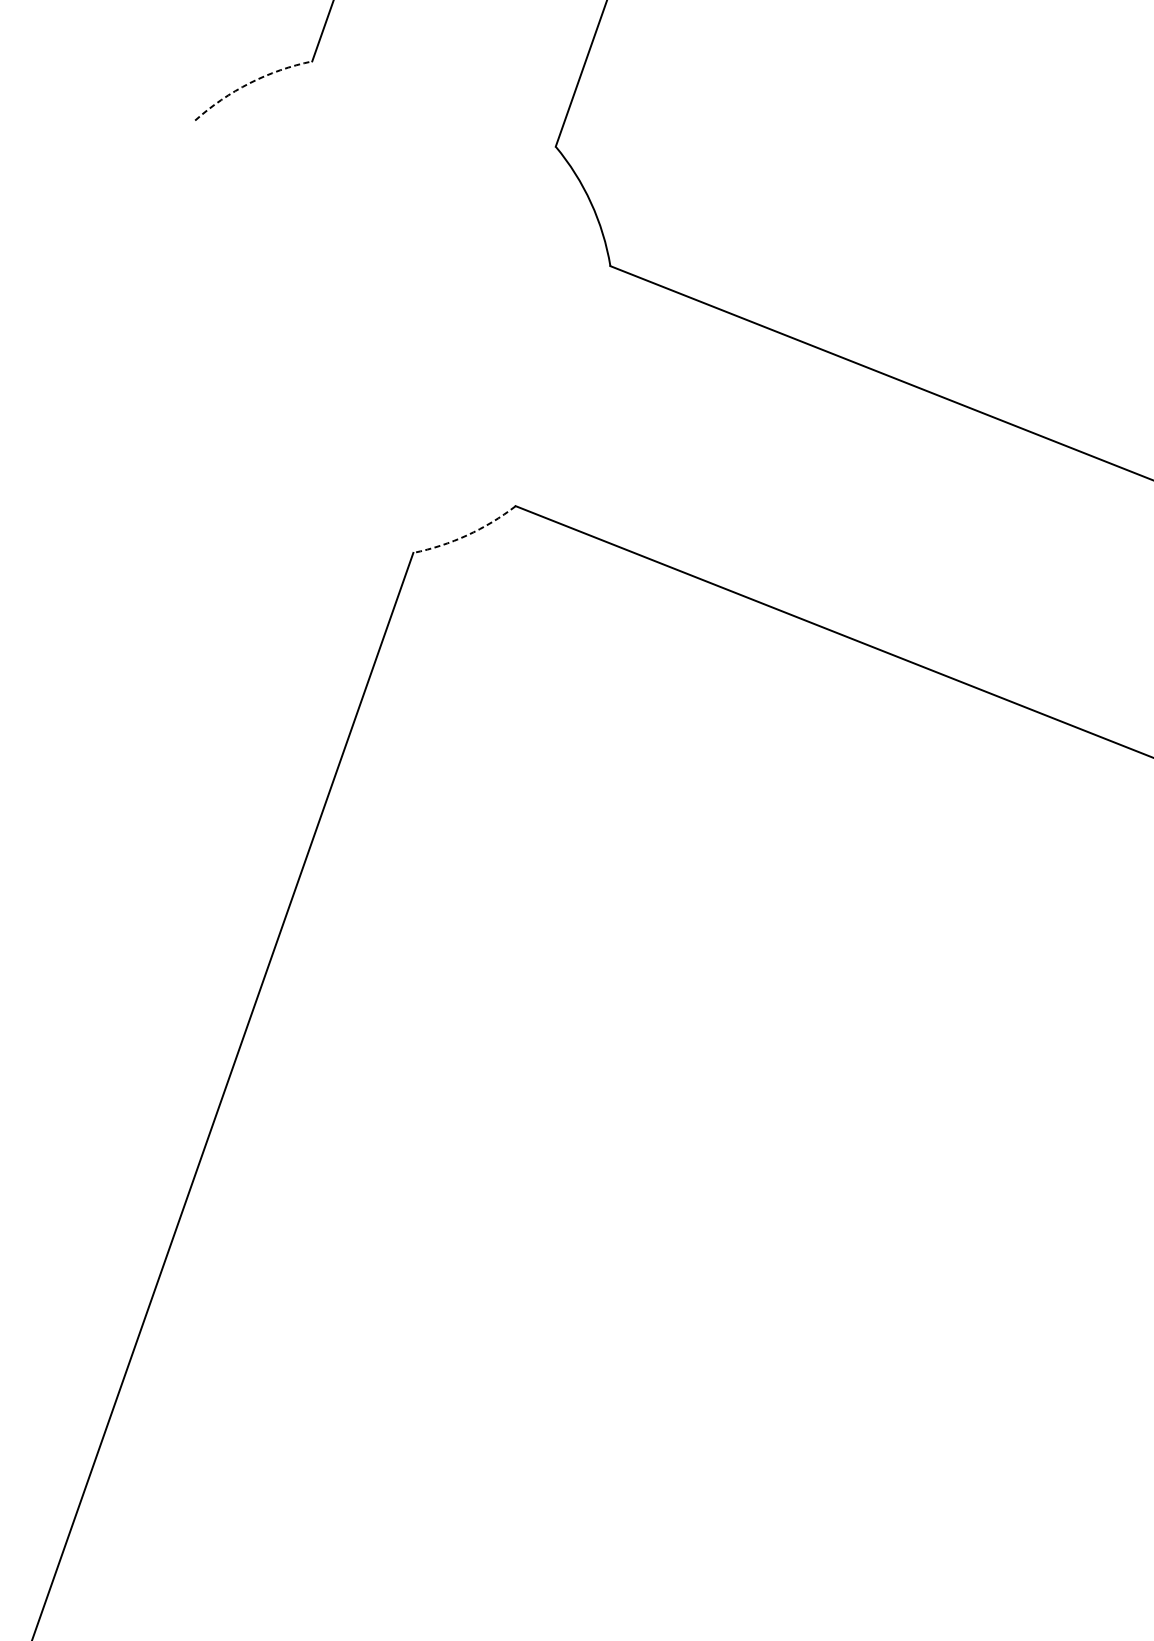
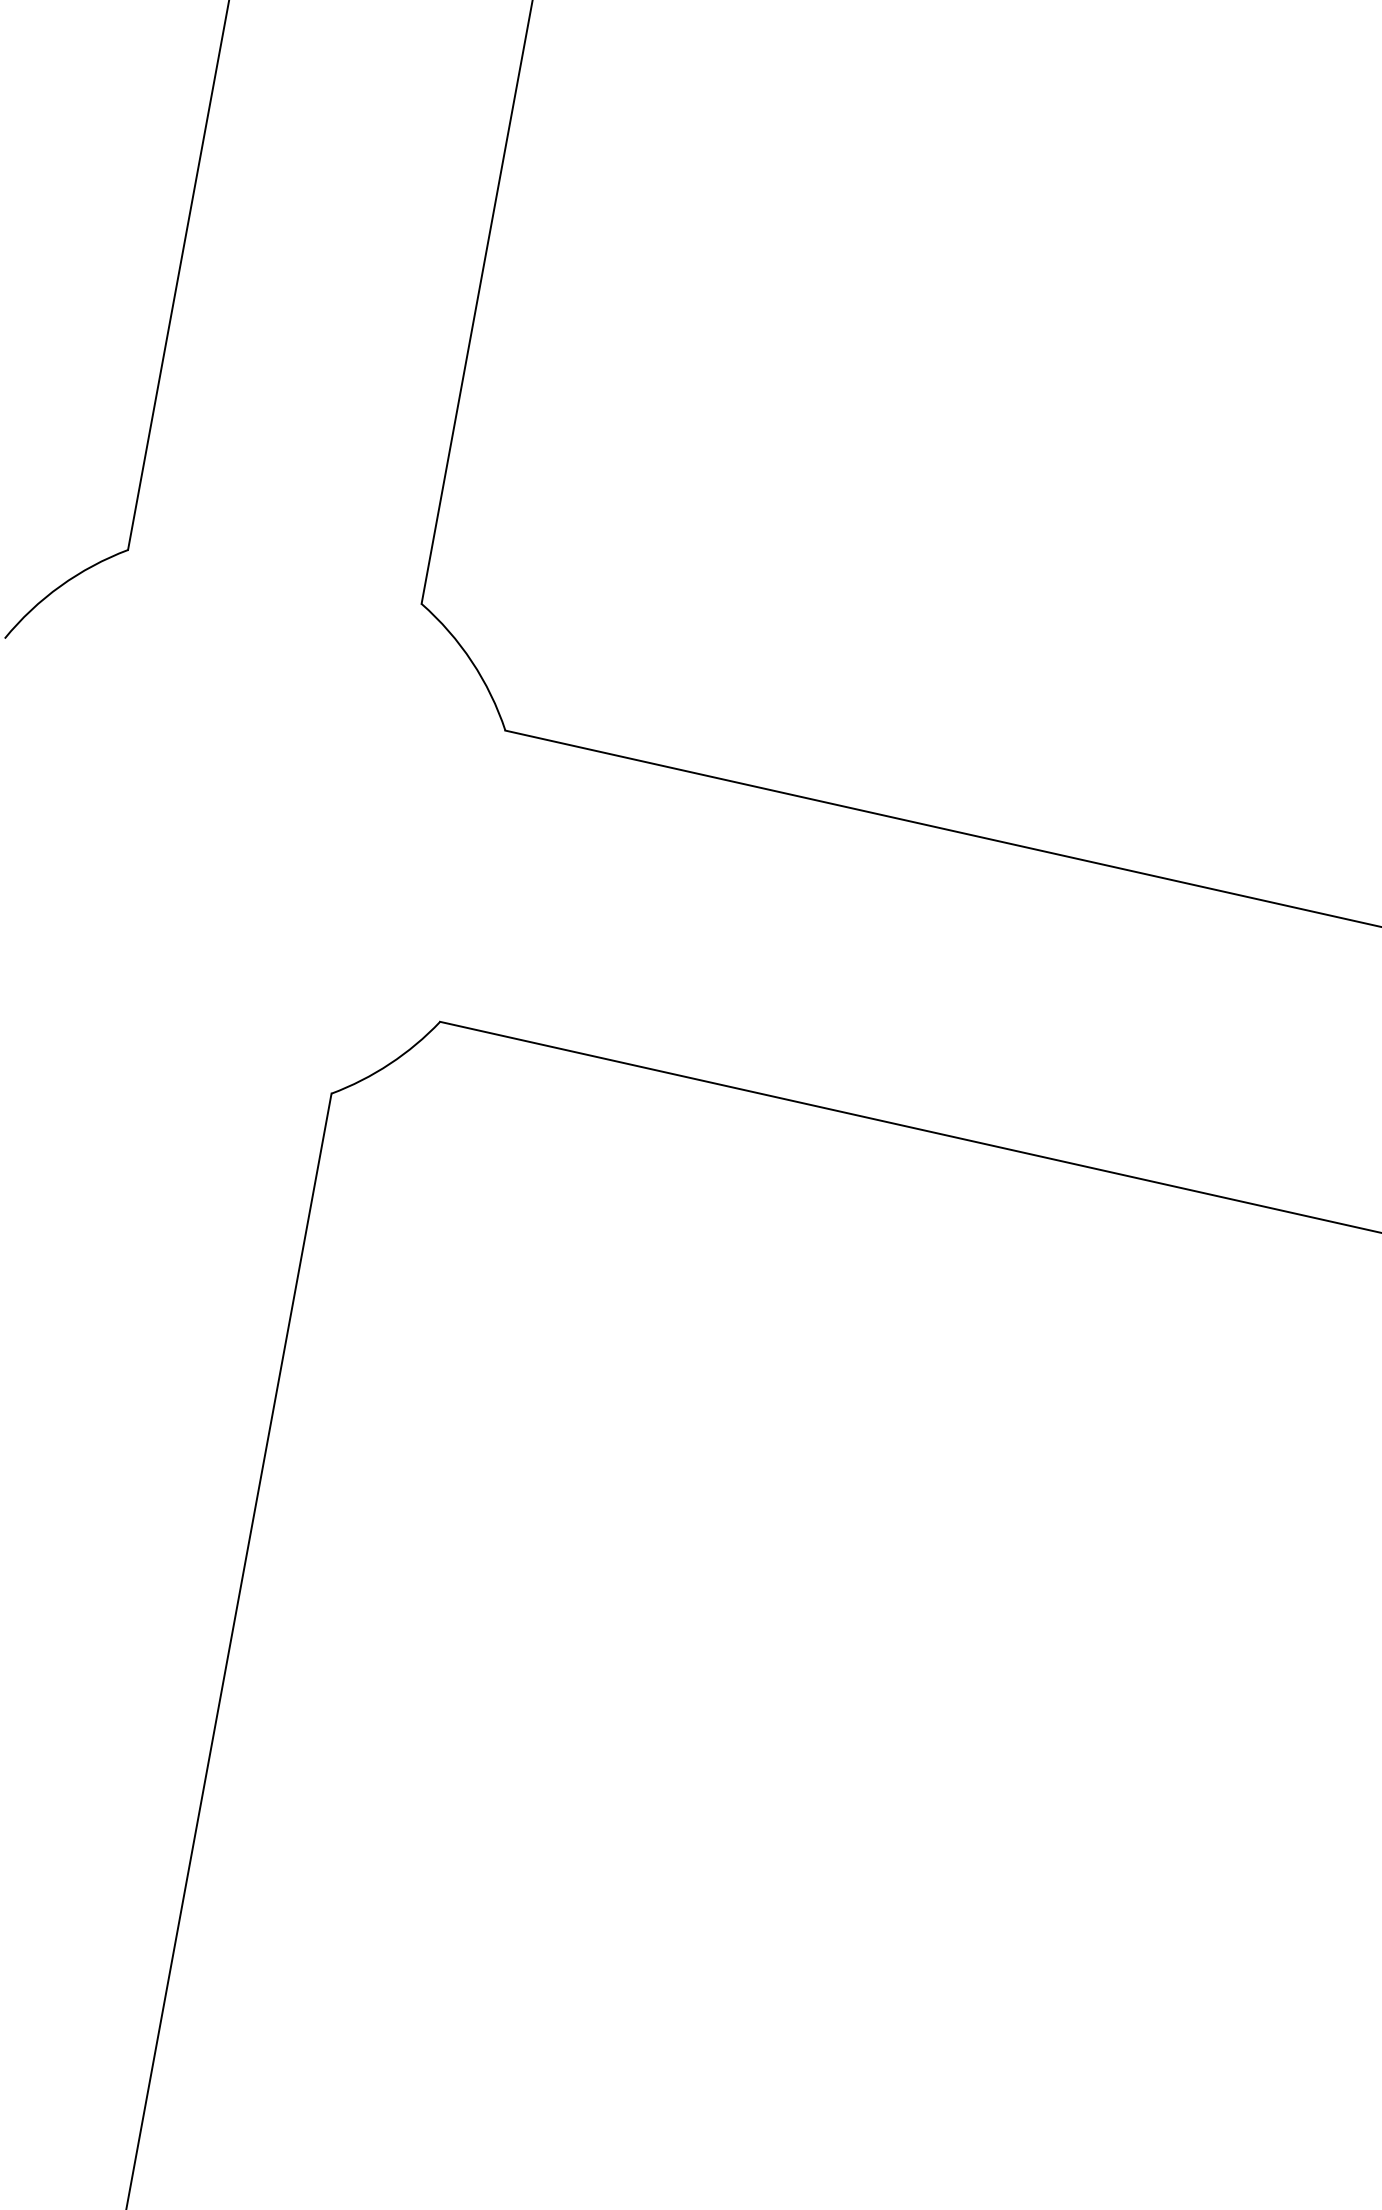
arc: (249, 83) -> (60, 586), dashed -> solid
arc: (466, 534) -> (389, 1063), dashed -> solid

